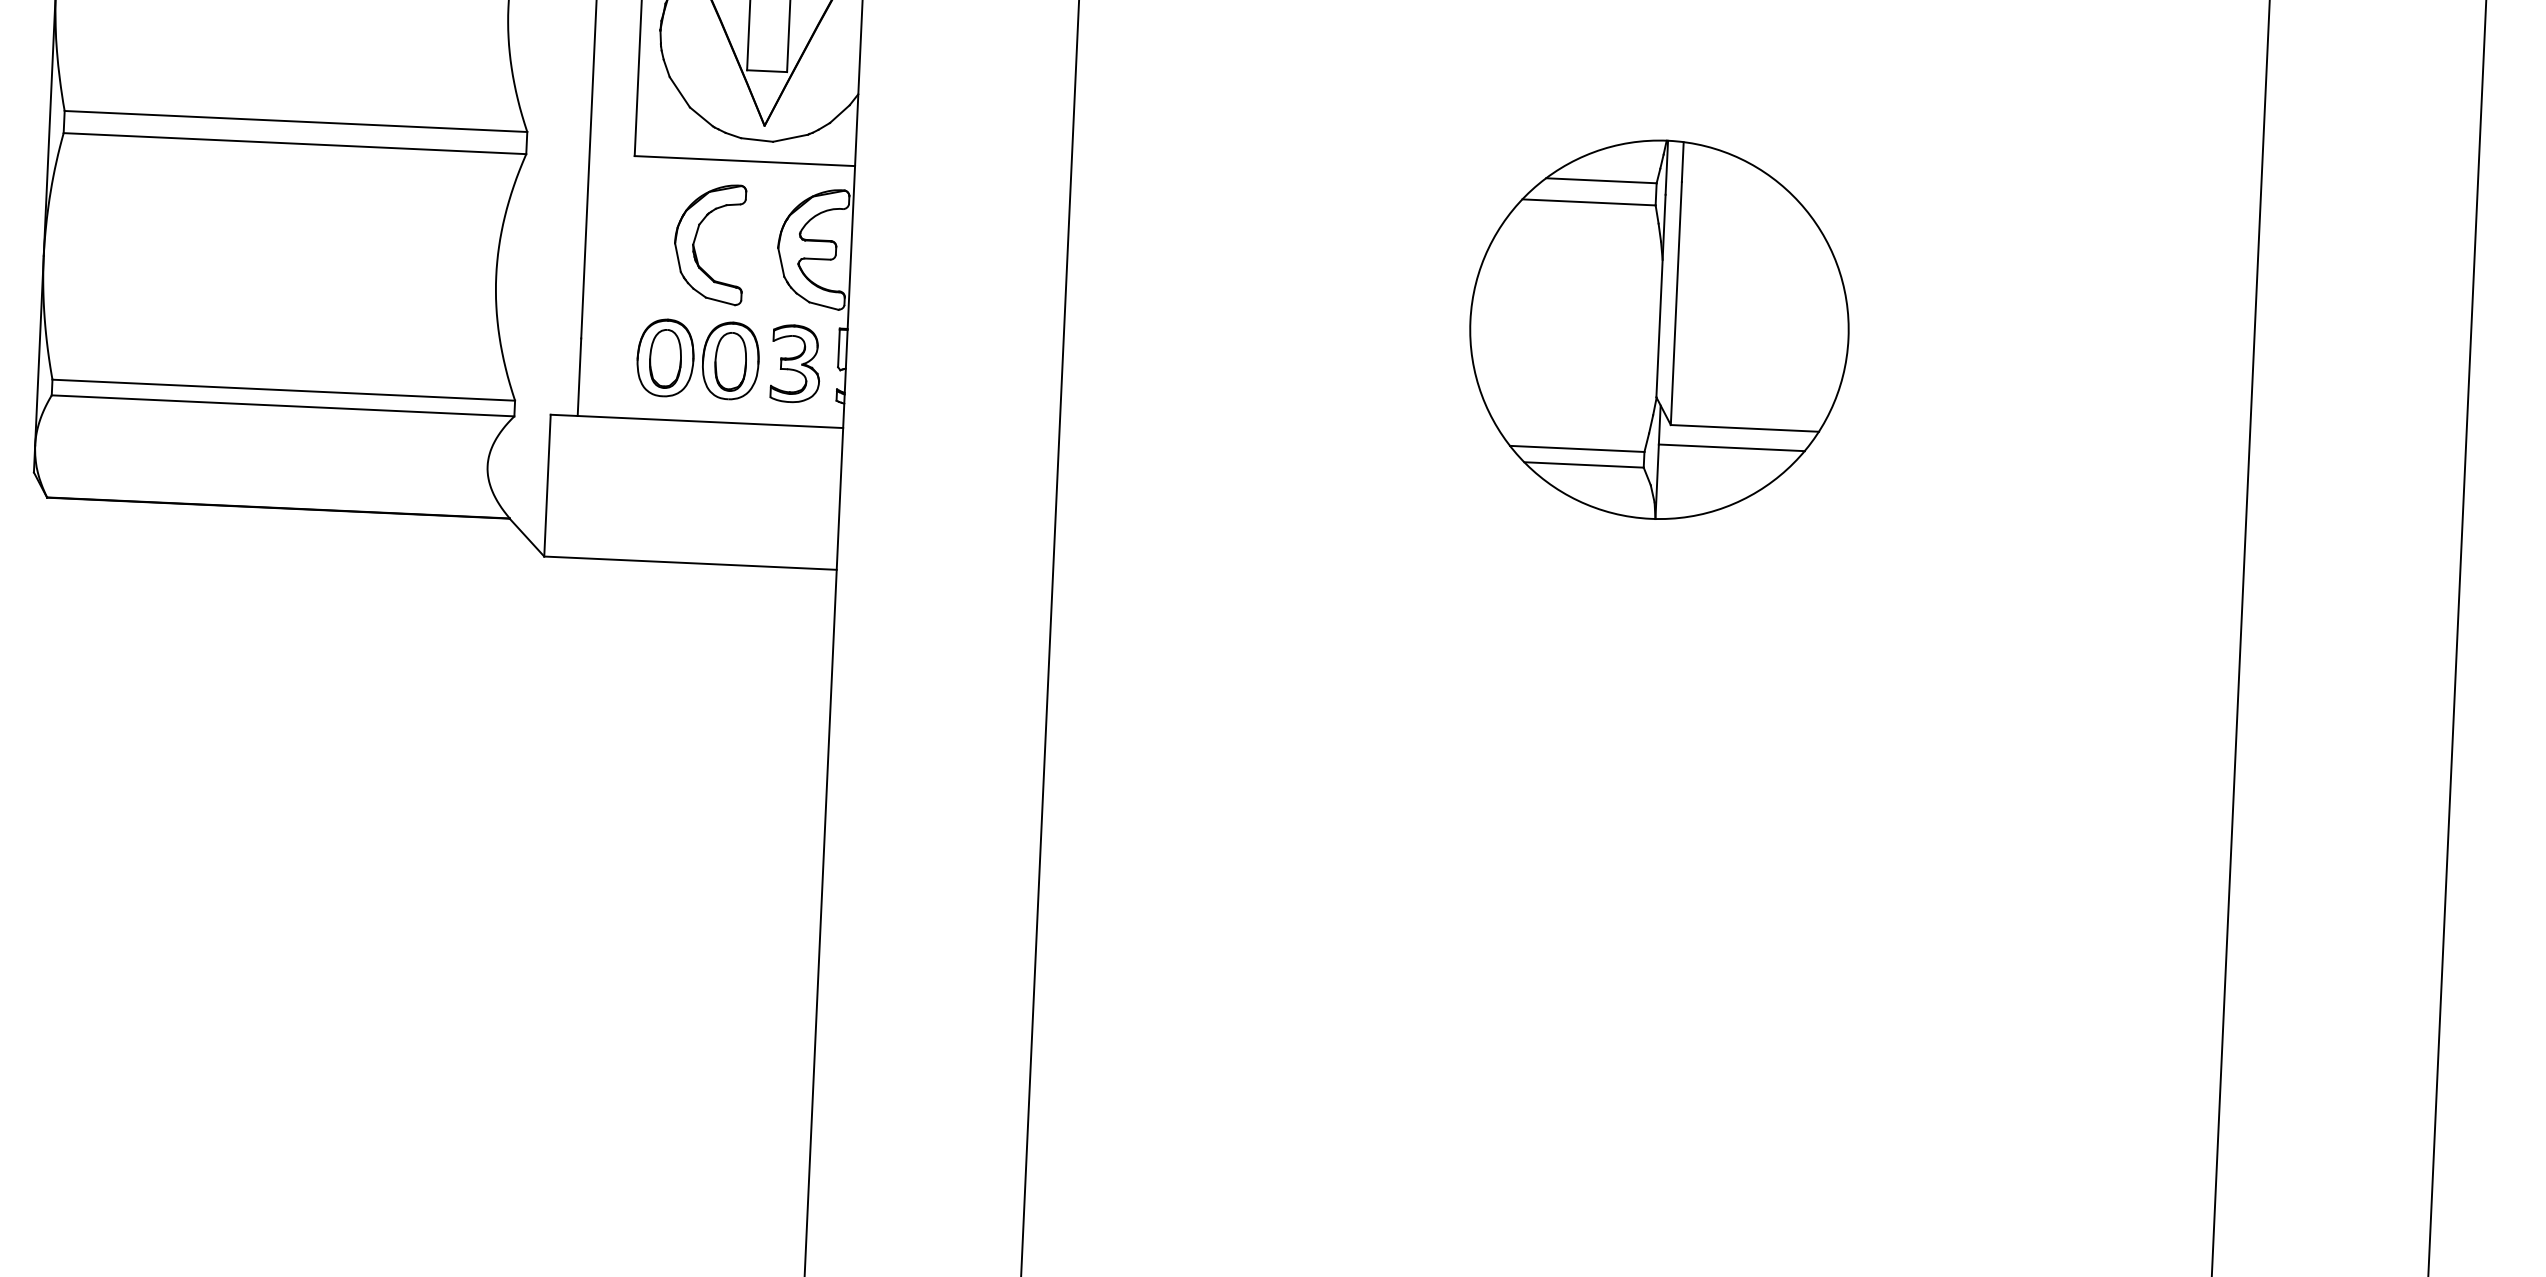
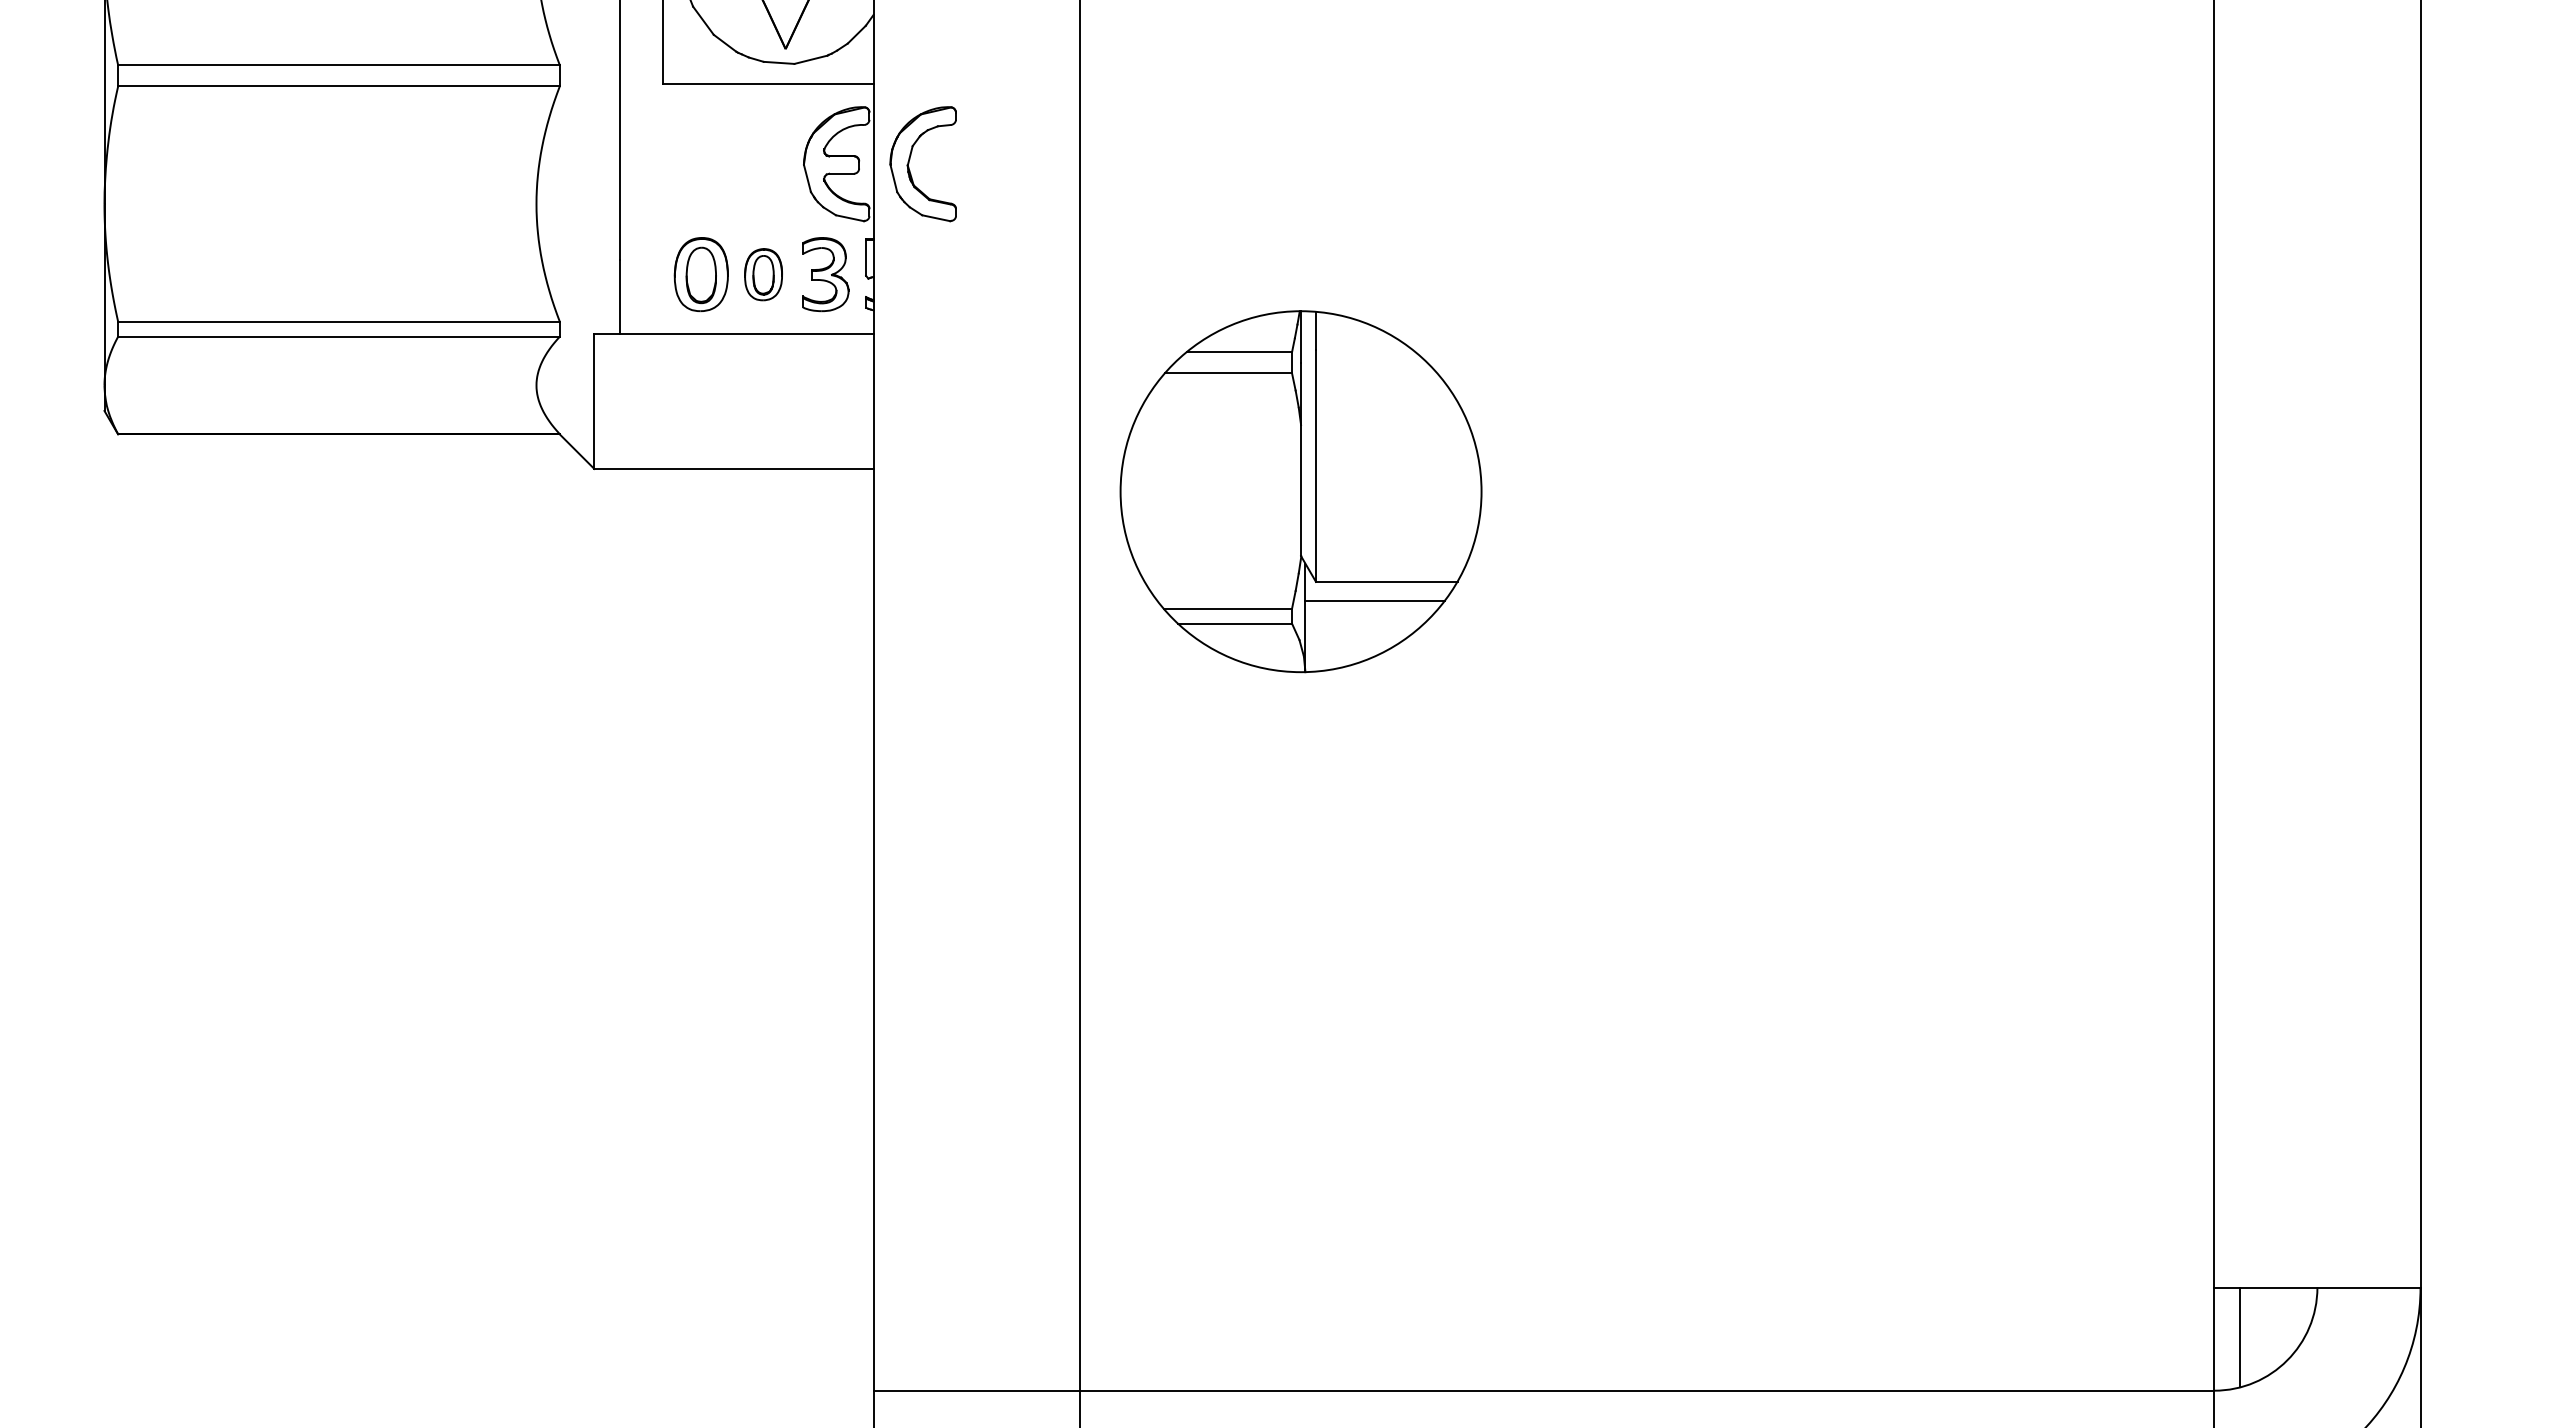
part: (696, 238) -> (910, 159), moved
part: (1658, 329) -> (1300, 491), moved
part: (730, 360) -> (763, 274), size x0.7

